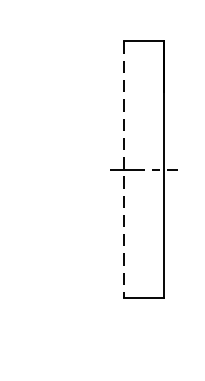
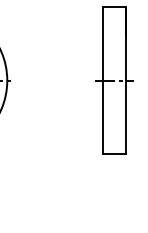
line: (124, 171) -> (103, 81), dashed -> solid

